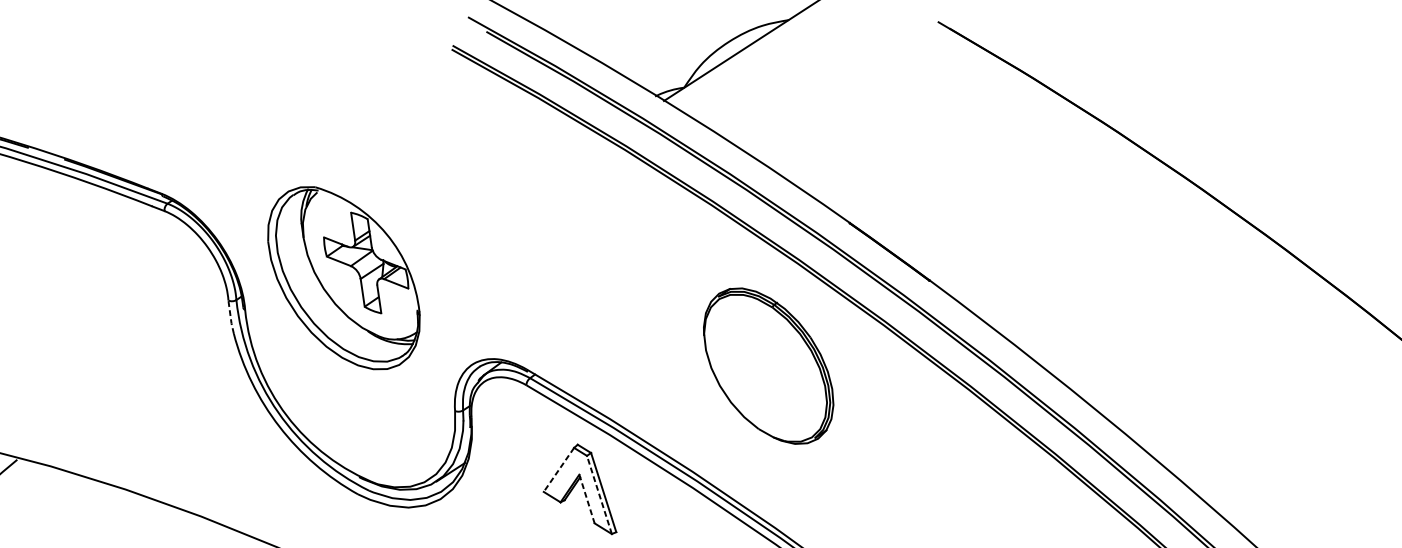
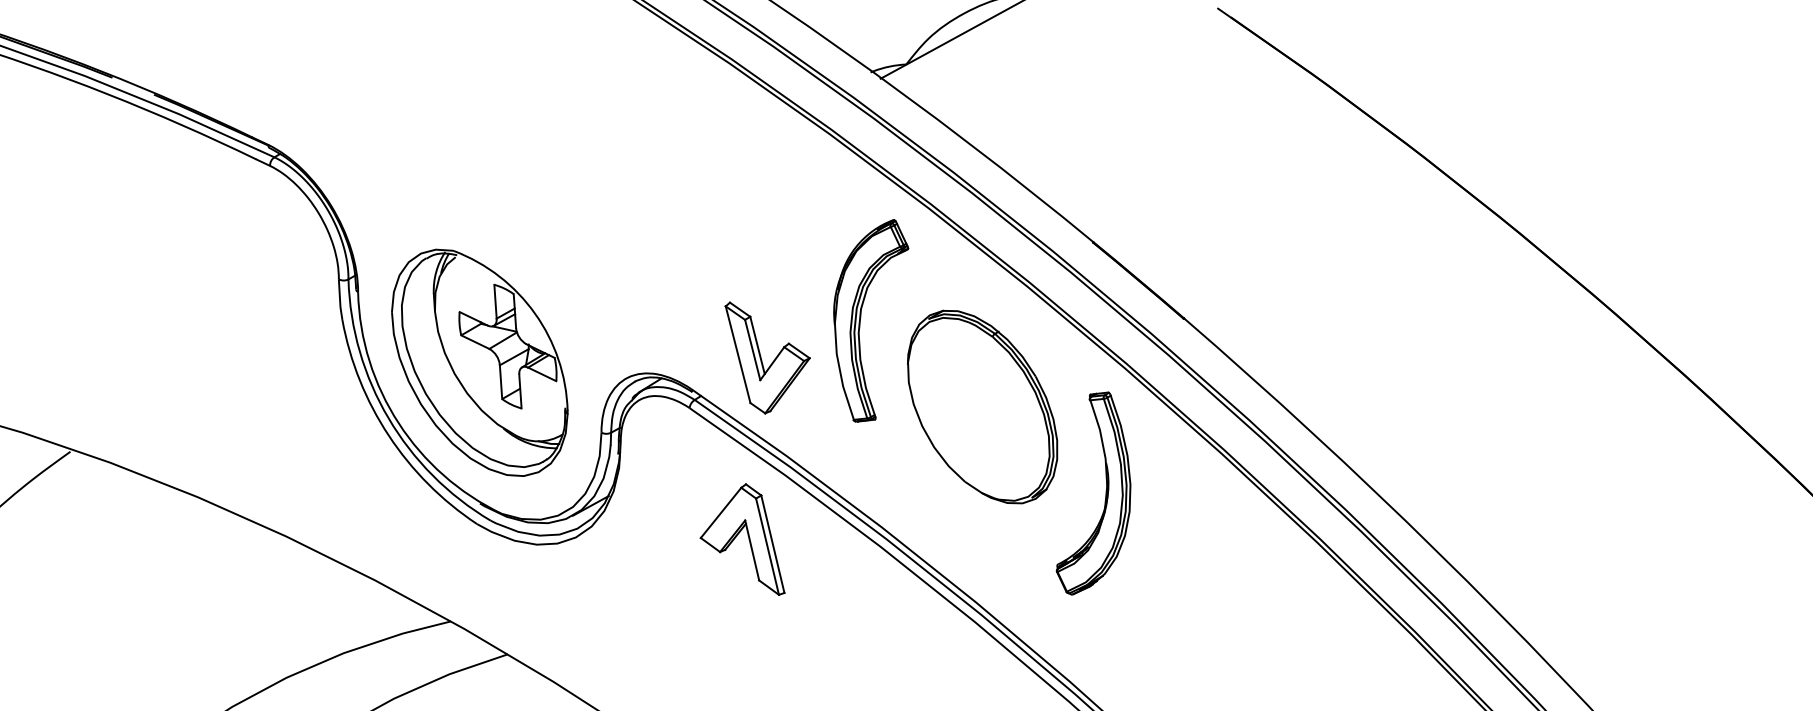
part: (343, 277) -> (479, 362), moved
part: (662, 299) -> (861, 317), added
line: (231, 317) -> (340, 299), dashed -> solid
part: (587, 338) -> (767, 357), added
part: (875, 429) -> (1105, 493), added
line: (558, 470) -> (720, 513), dashed -> solid
line: (599, 494) -> (767, 546), dashed -> solid
line: (587, 499) -> (752, 550), dashed -> solid

